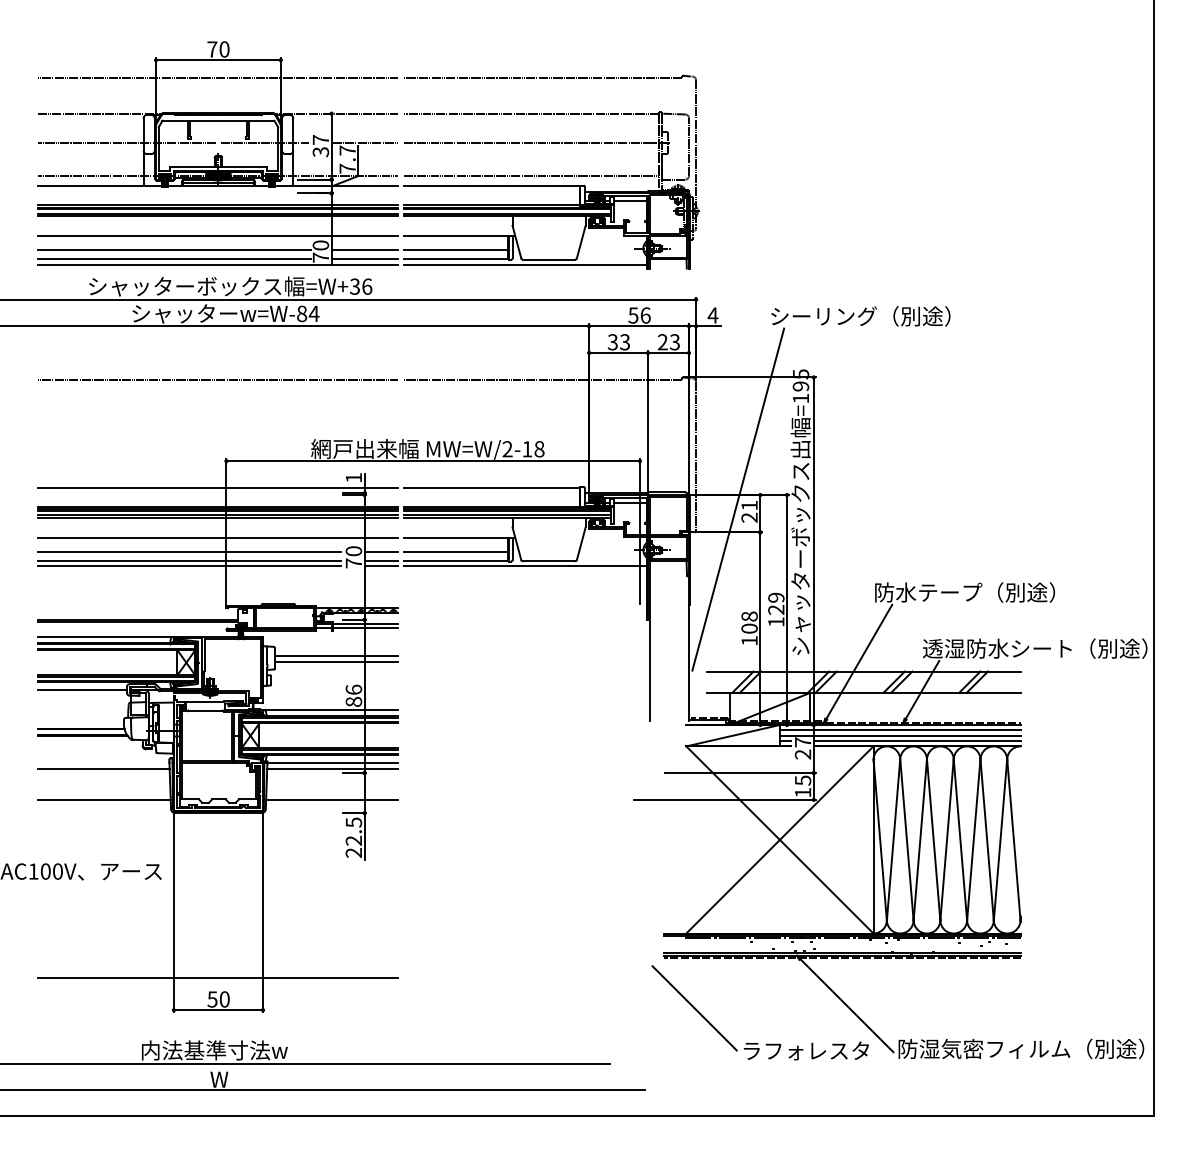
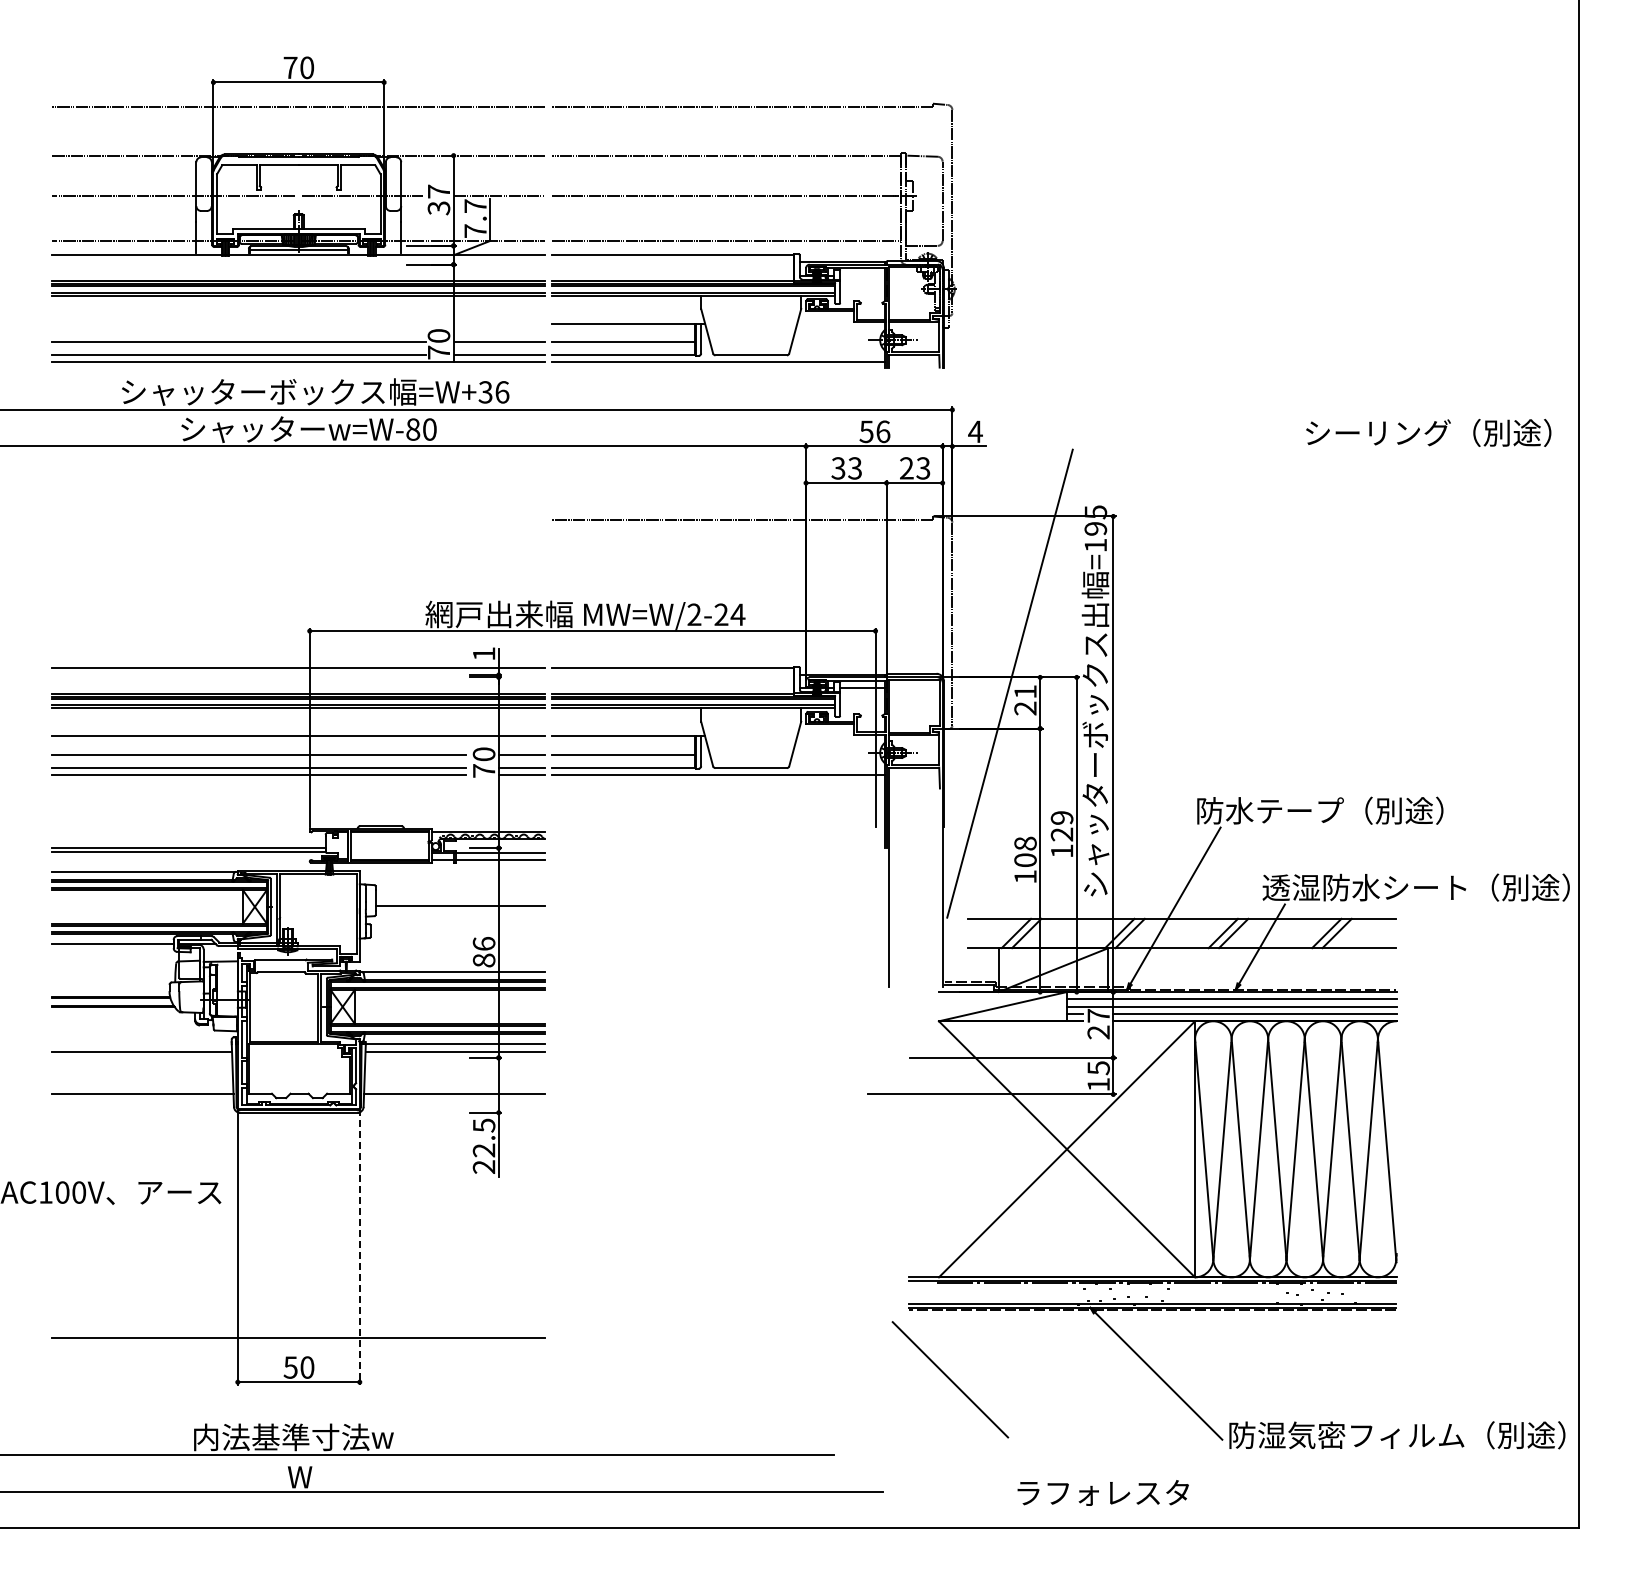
line: (630, 201) -> (862, 275), removed
line: (218, 236) -> (298, 323), removed
text: (313, 313) -> (429, 429), w=W-84 -> w=W-80
text: (860, 316) -> (1428, 432), moved
line: (218, 379) -> (298, 519), removed
text: (533, 449) -> (729, 614), MW=W/2-18 -> MW=W/2-24
line: (336, 655) -> (460, 897), removed
line: (262, 910) -> (359, 1246), solid -> dashed
text: (805, 1050) -> (1102, 1492), moved

